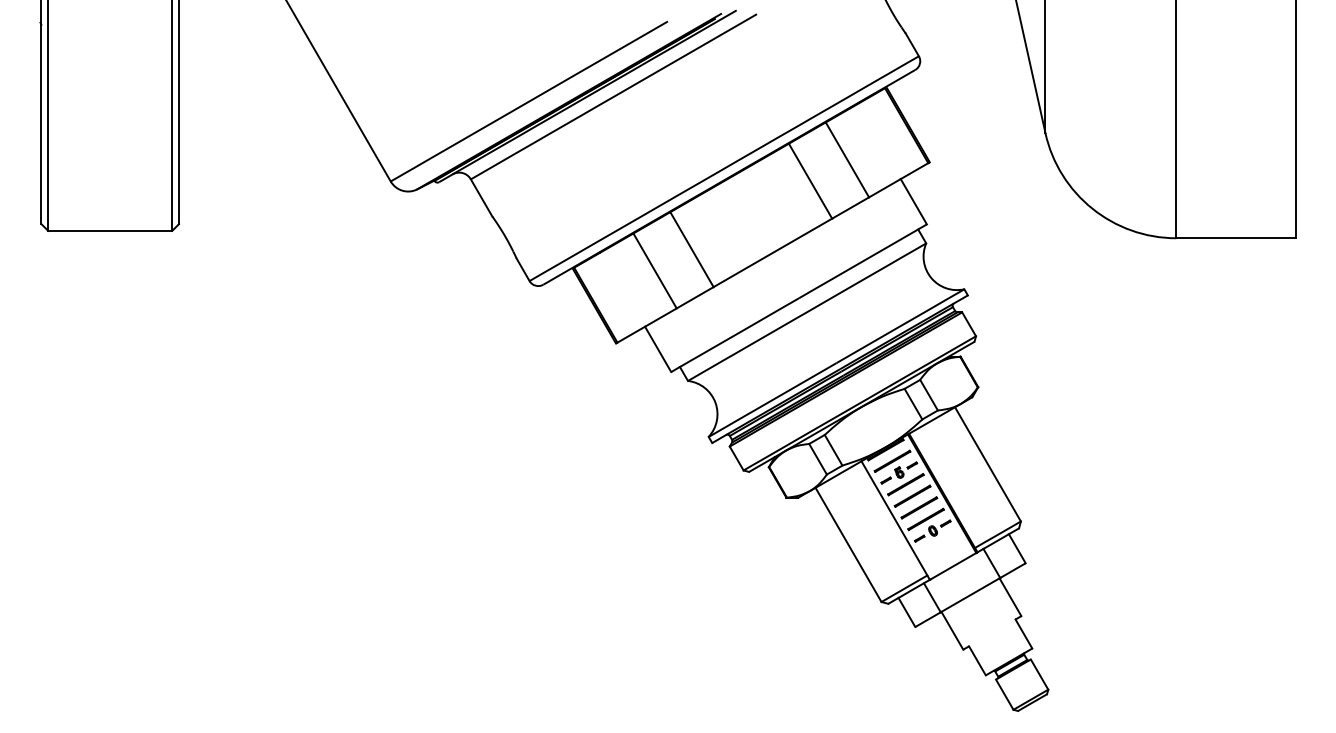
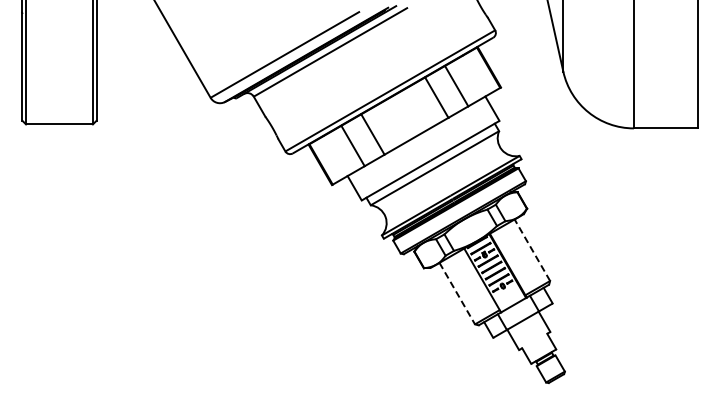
line: (988, 464) -> (532, 250), solid -> dashed
line: (848, 544) -> (457, 293), solid -> dashed

